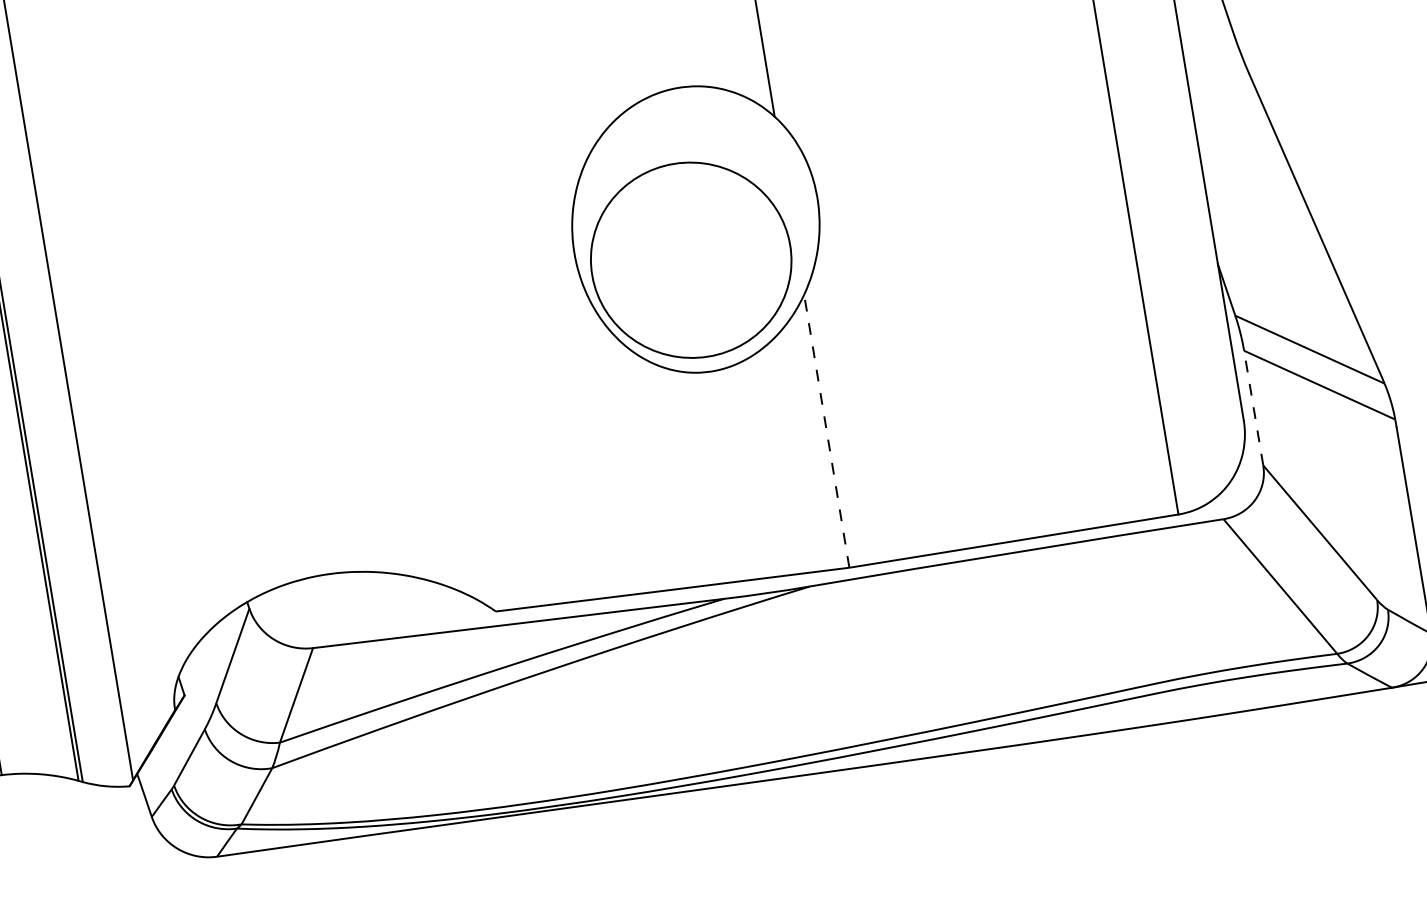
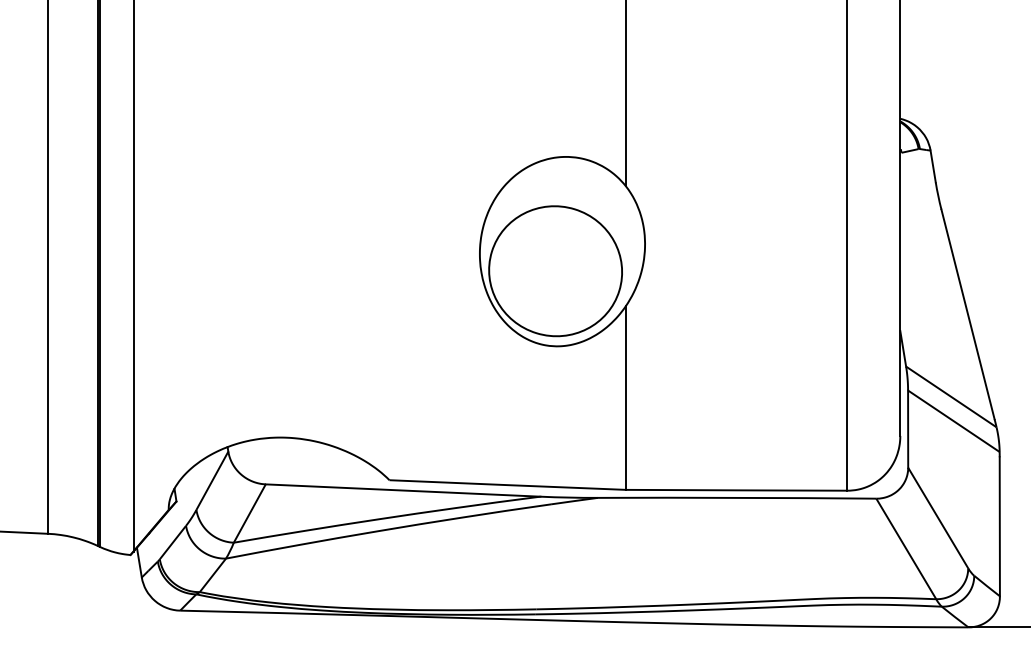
line: (1254, 408) -> (908, 429), dashed -> solid
line: (826, 432) -> (625, 398), dashed -> solid

